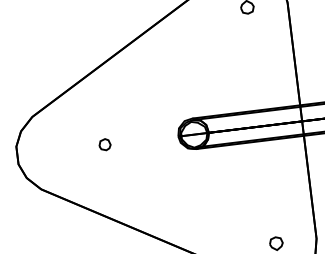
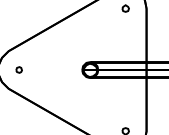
part: (103, 143) -> (18, 69), moved

